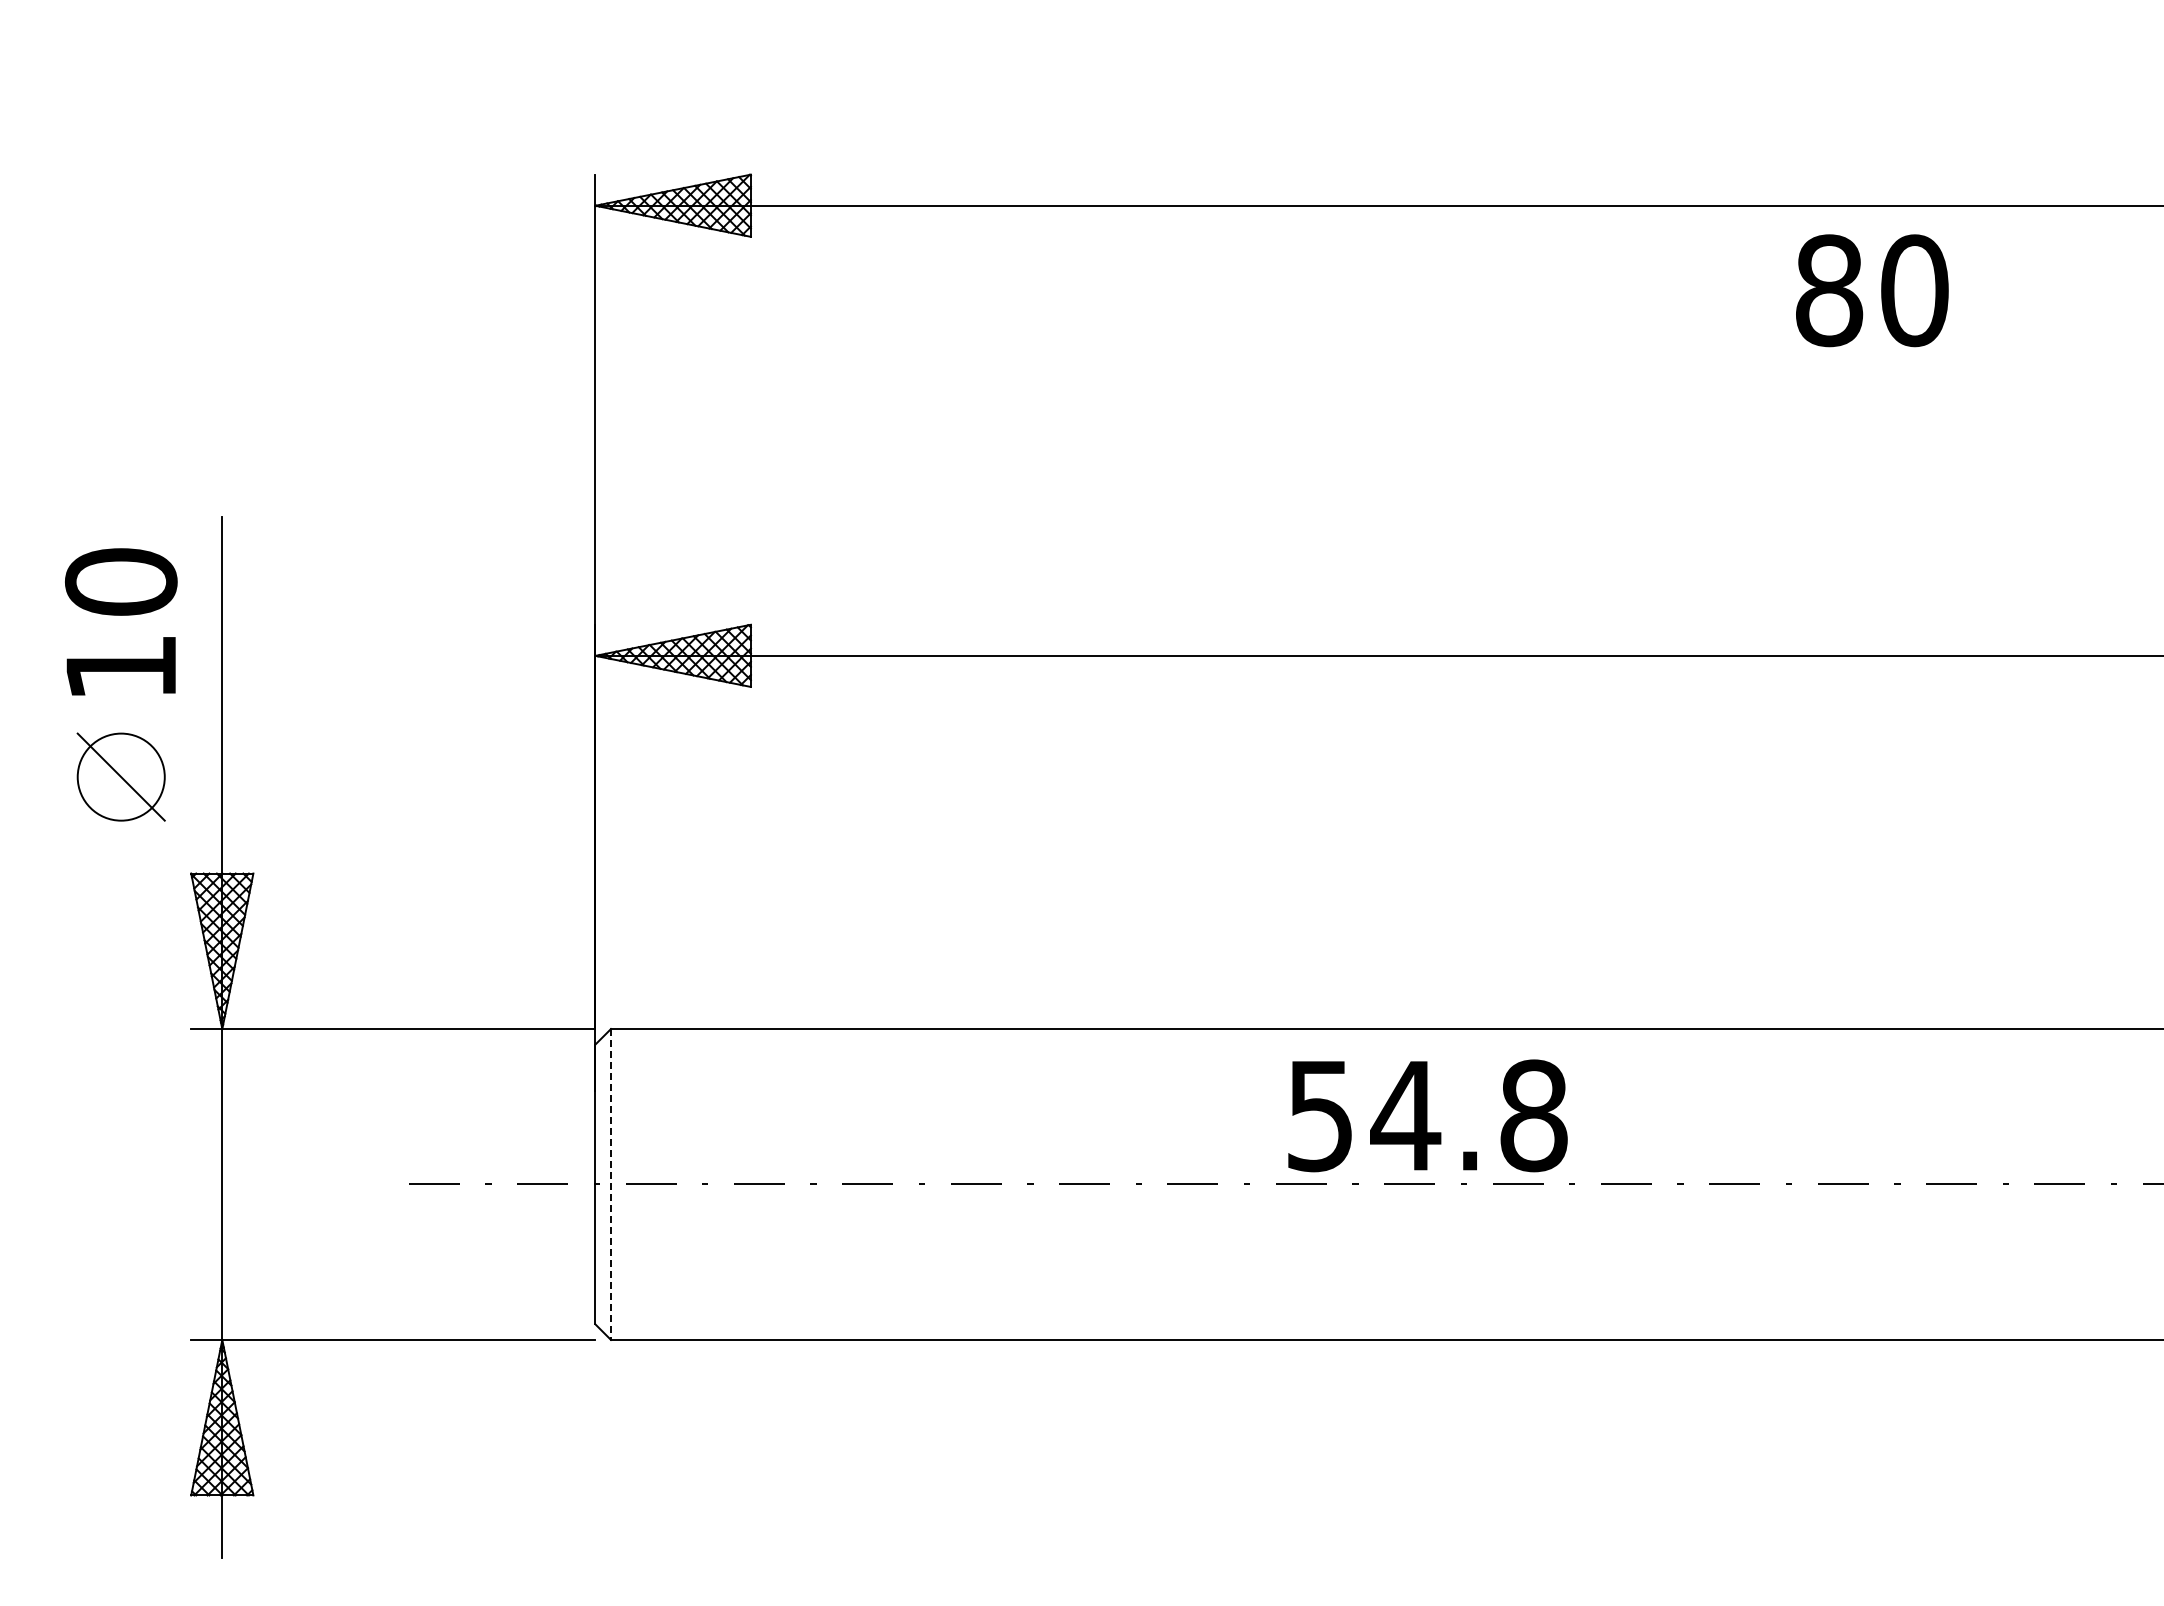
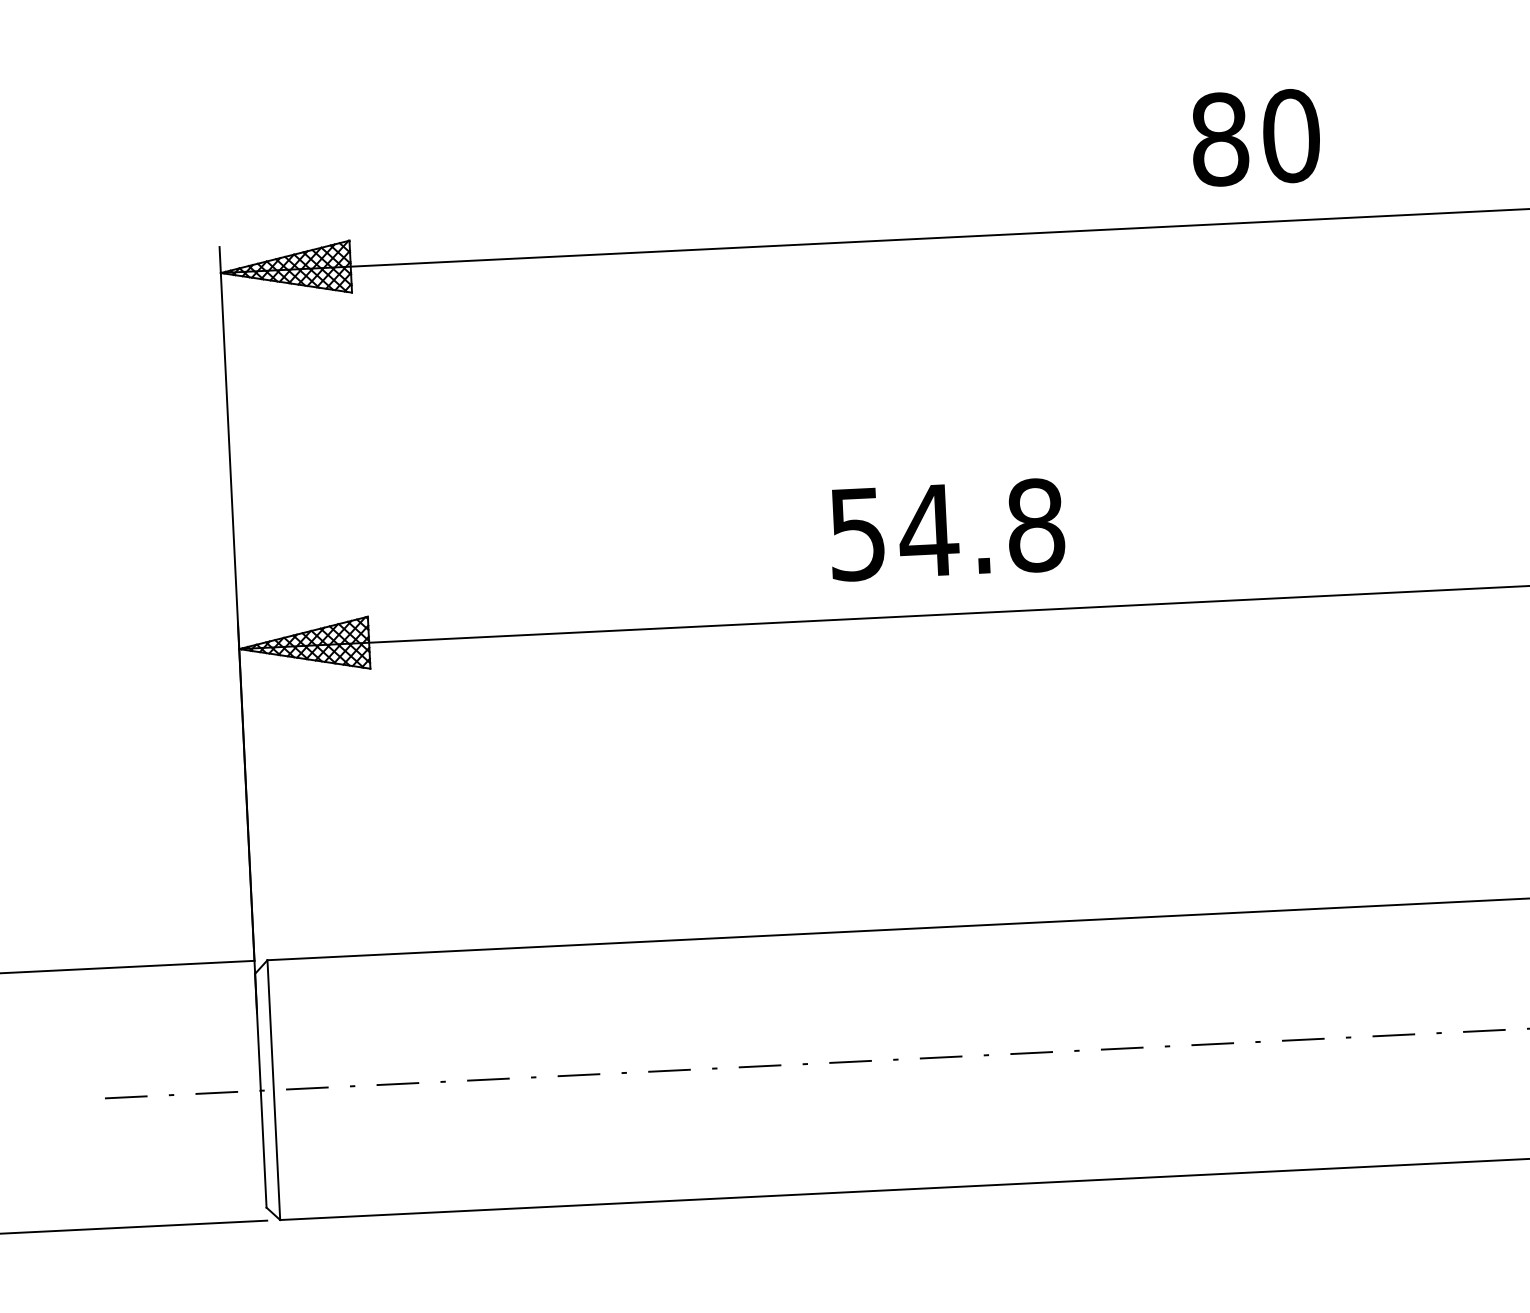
text: (1872, 290) -> (1256, 137), moved
text: (1427, 1115) -> (946, 529), moved
line: (611, 1184) -> (274, 1090), dashed -> solid

